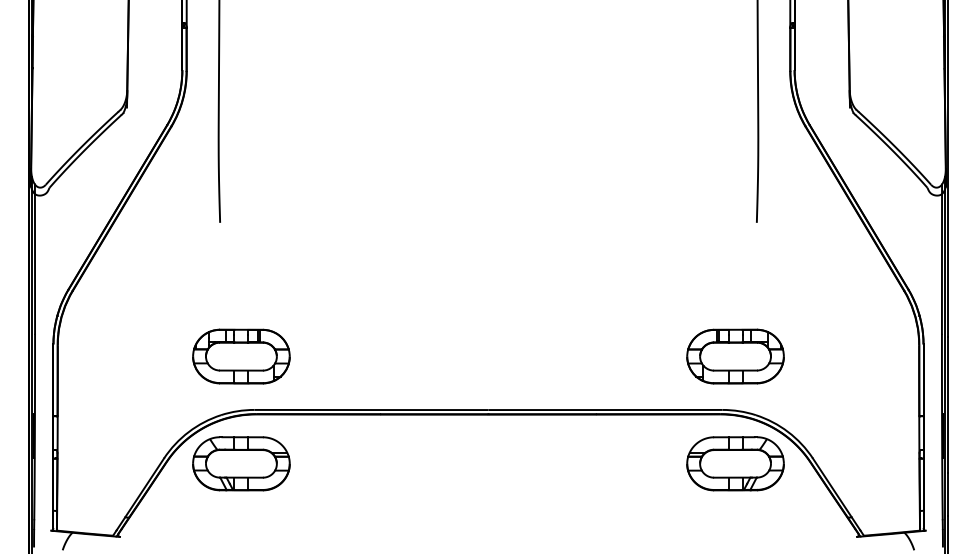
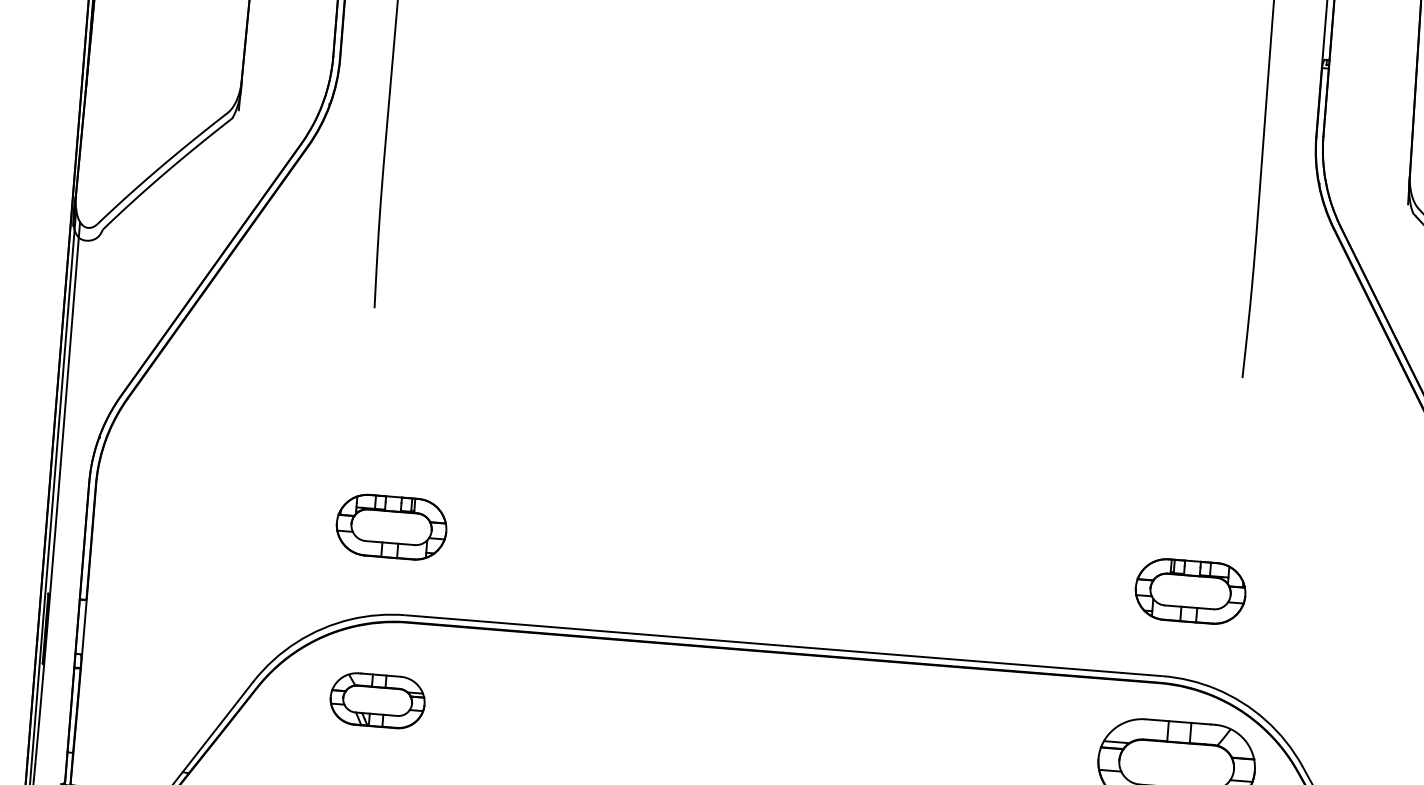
part: (241, 356) -> (391, 527), size x0.7
part: (735, 356) -> (1190, 591), size x0.7
part: (241, 463) -> (377, 700), size x0.6

